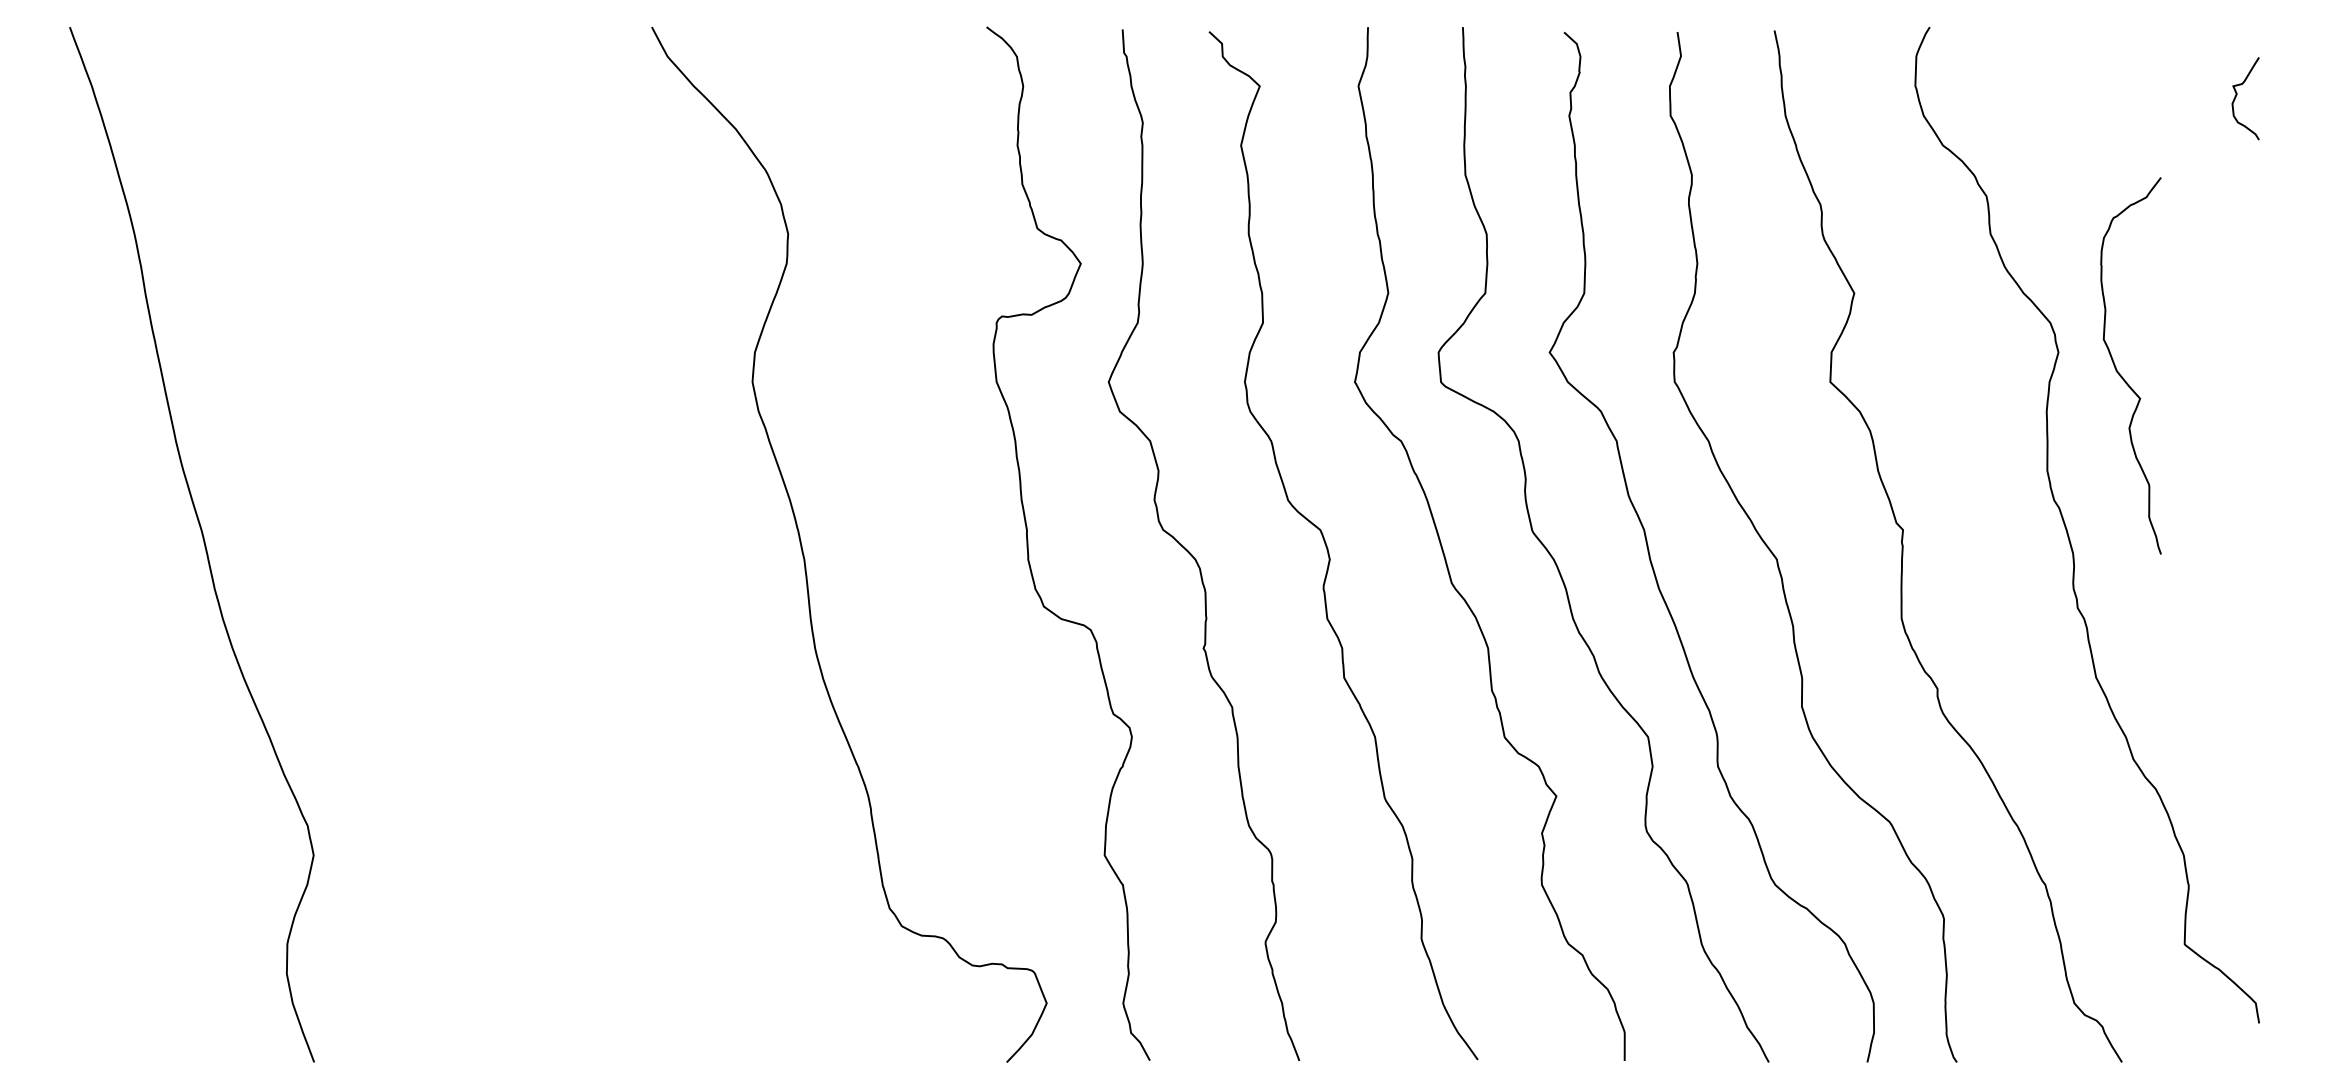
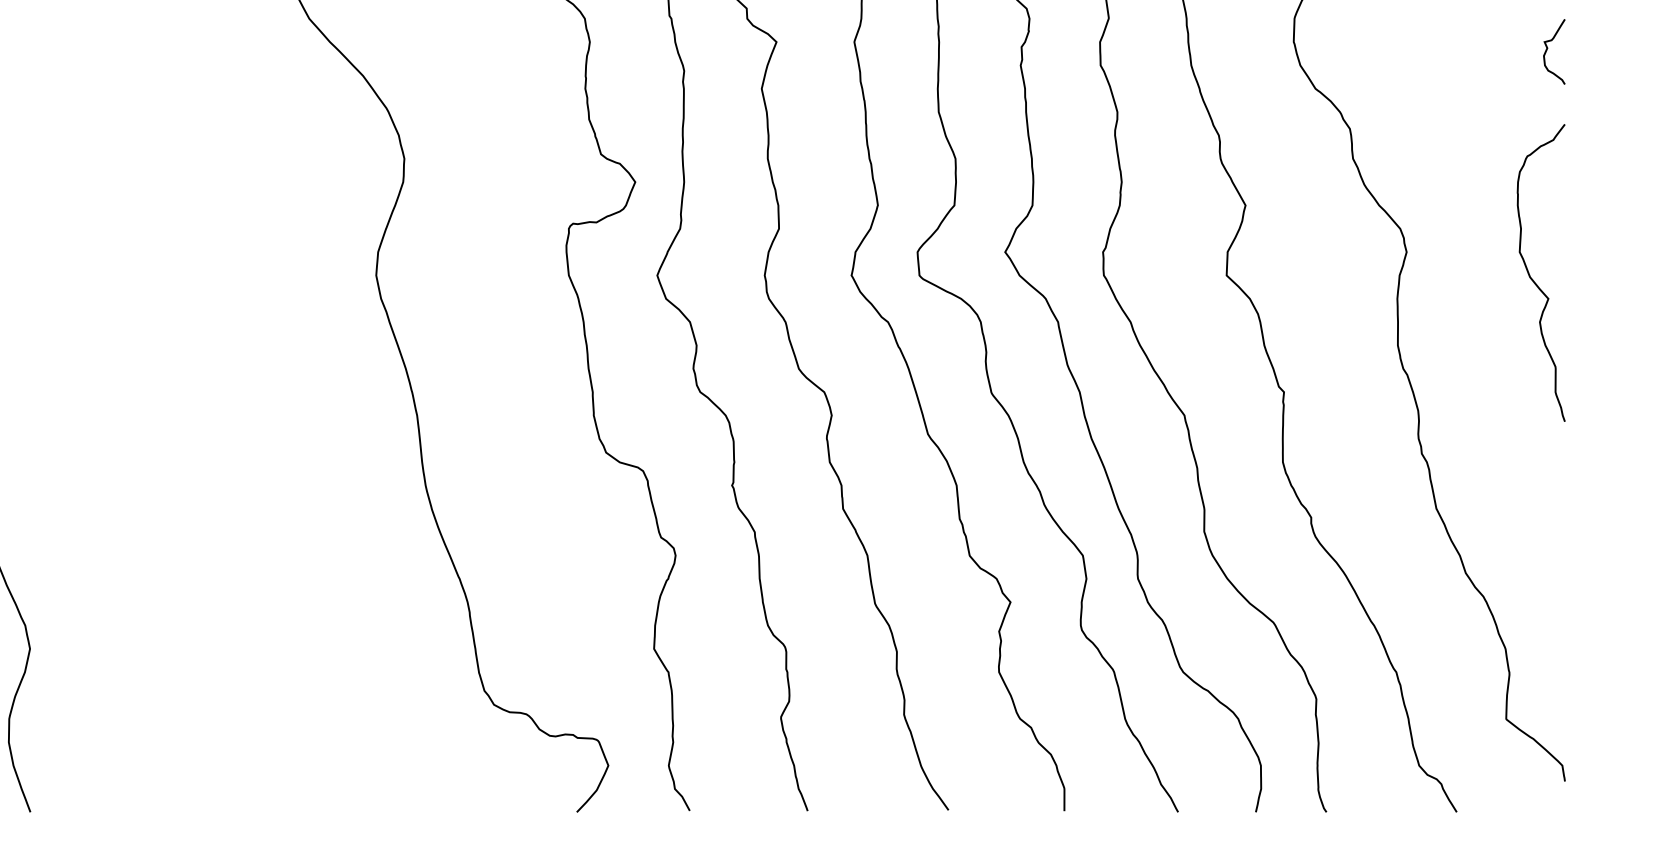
curve: (2119, 372) -> (1532, 278), moved

